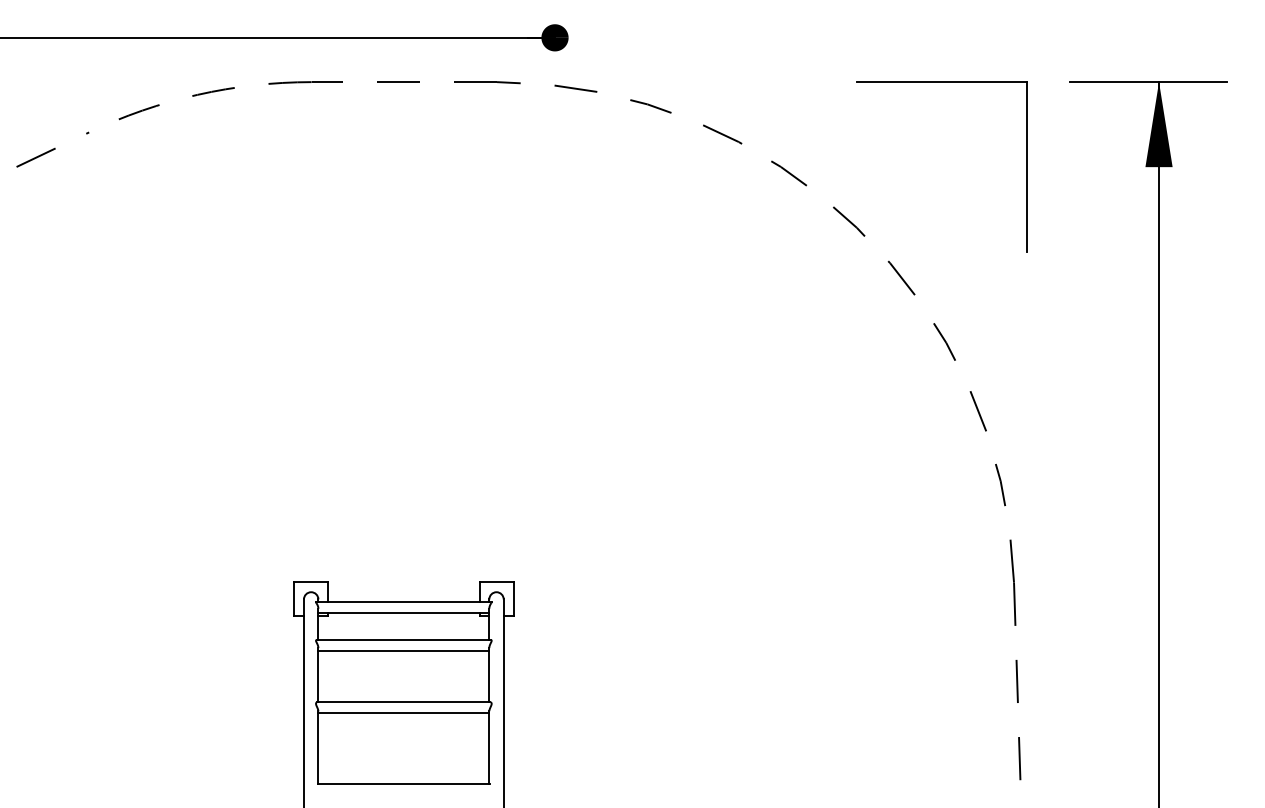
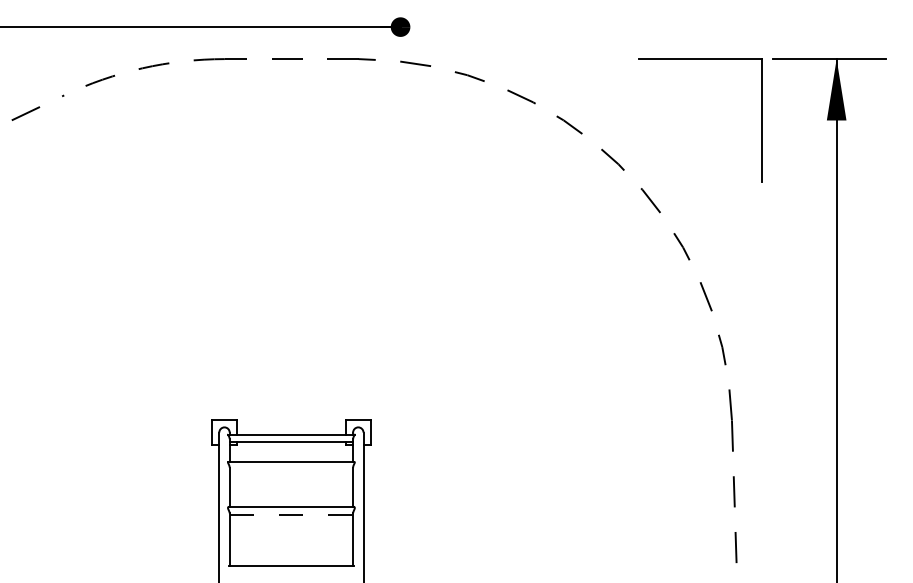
part: (941, 82) -> (699, 59), moved
line: (403, 650) -> (291, 469), removed
line: (404, 713) -> (291, 514), solid -> dashed

